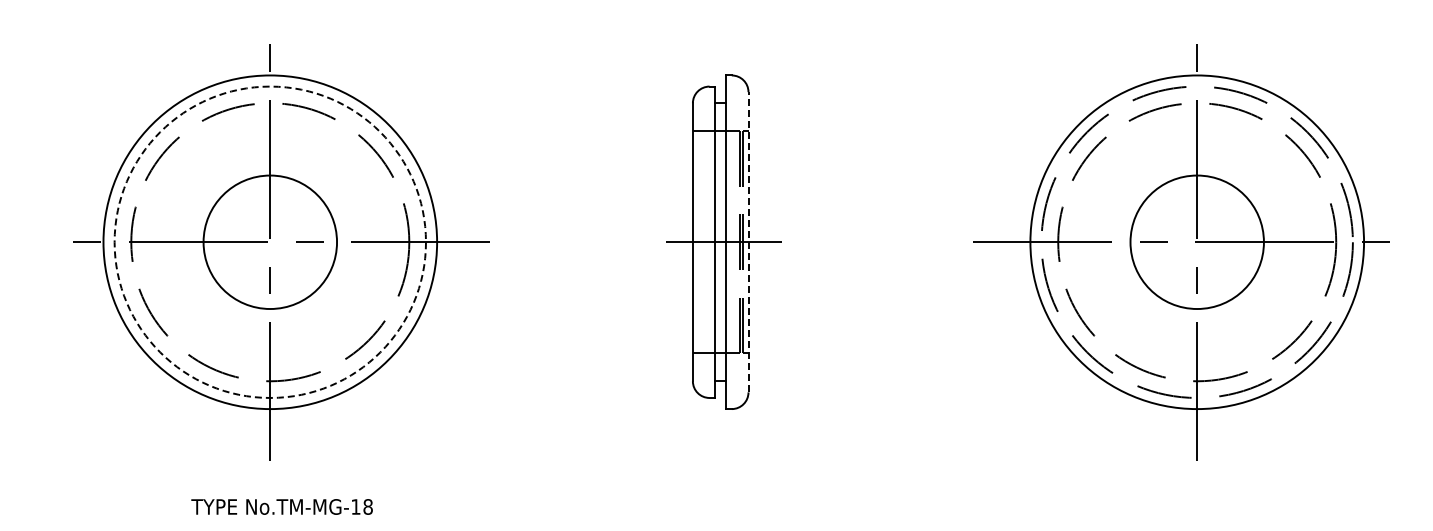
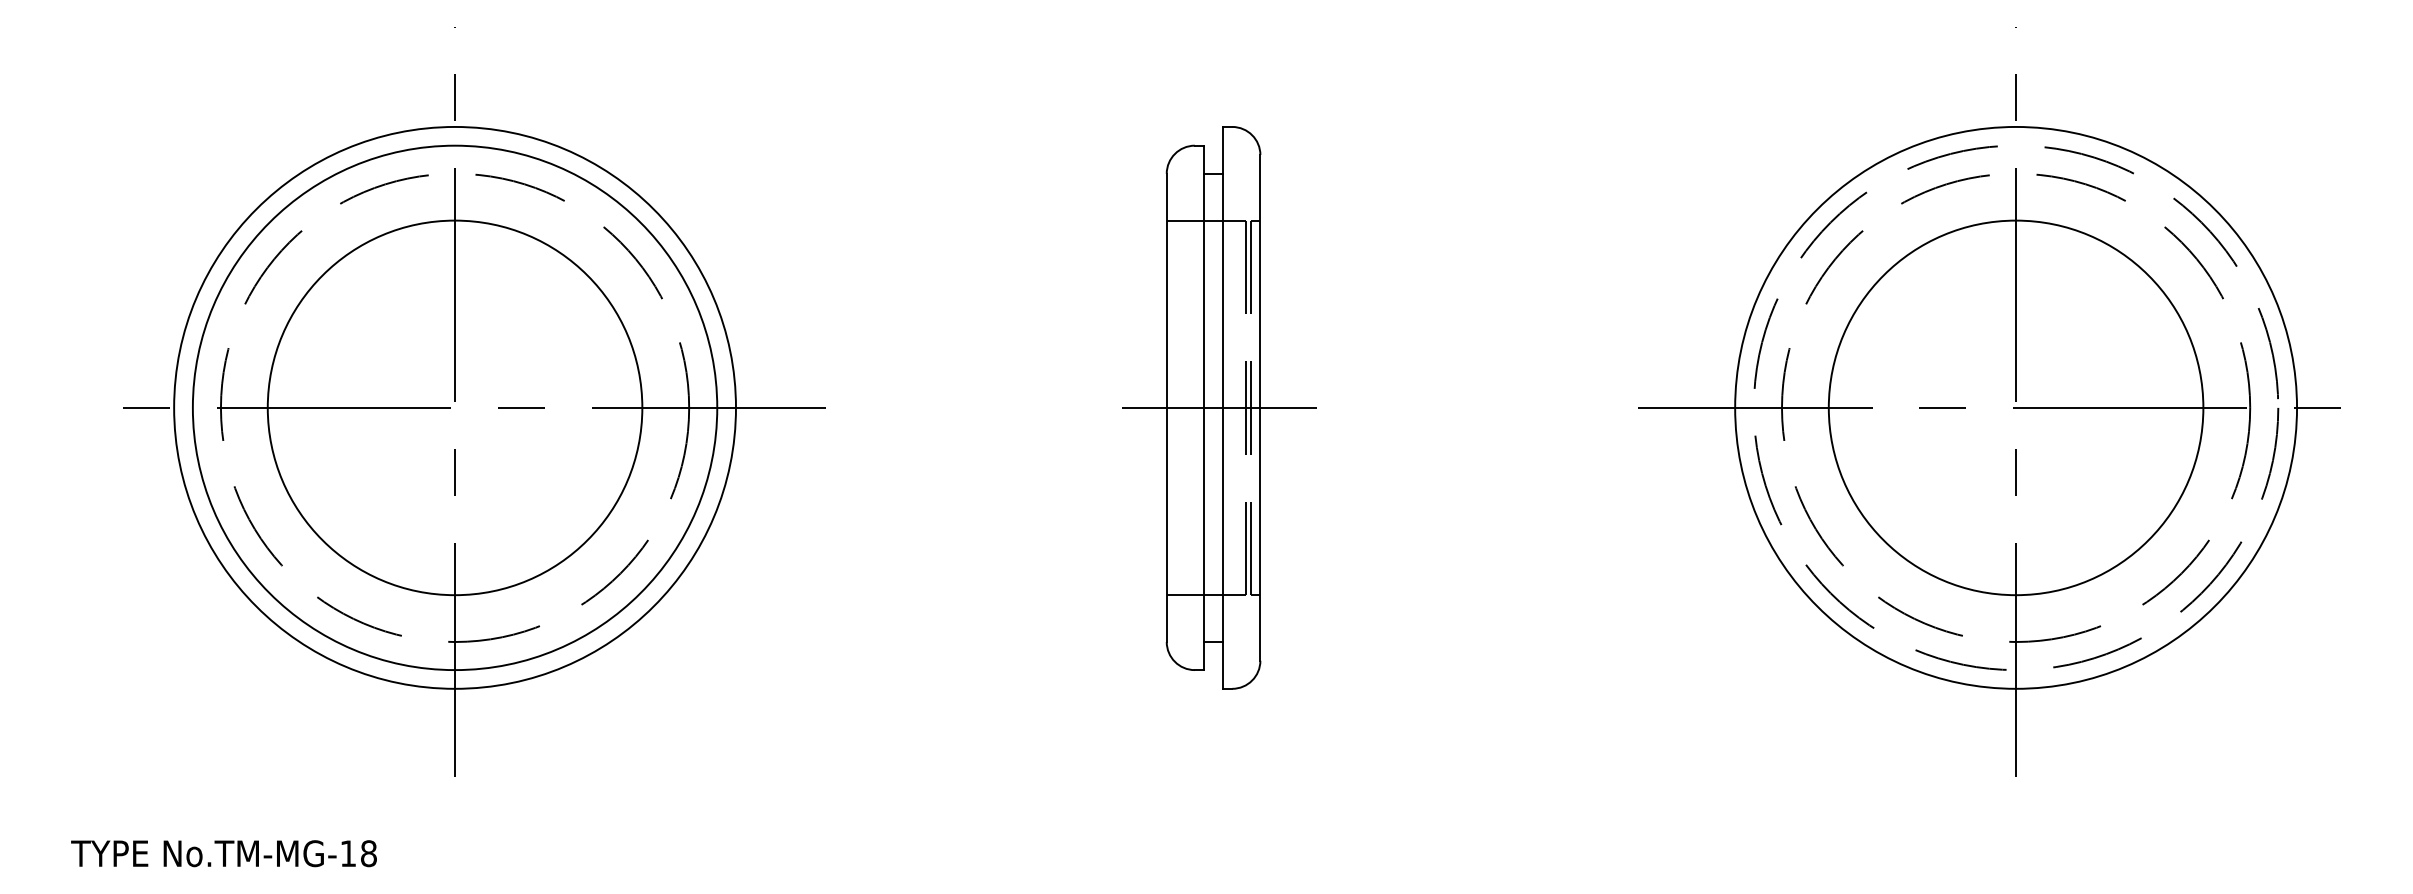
circle: (270, 241) -> (455, 406), dashed -> solid
line: (748, 241) -> (1260, 406), dashed -> solid
circle: (270, 242) -> (455, 408), size x1.67
circle: (1197, 242) -> (2016, 408), size x1.67
text: (281, 506) -> (222, 852), moved

